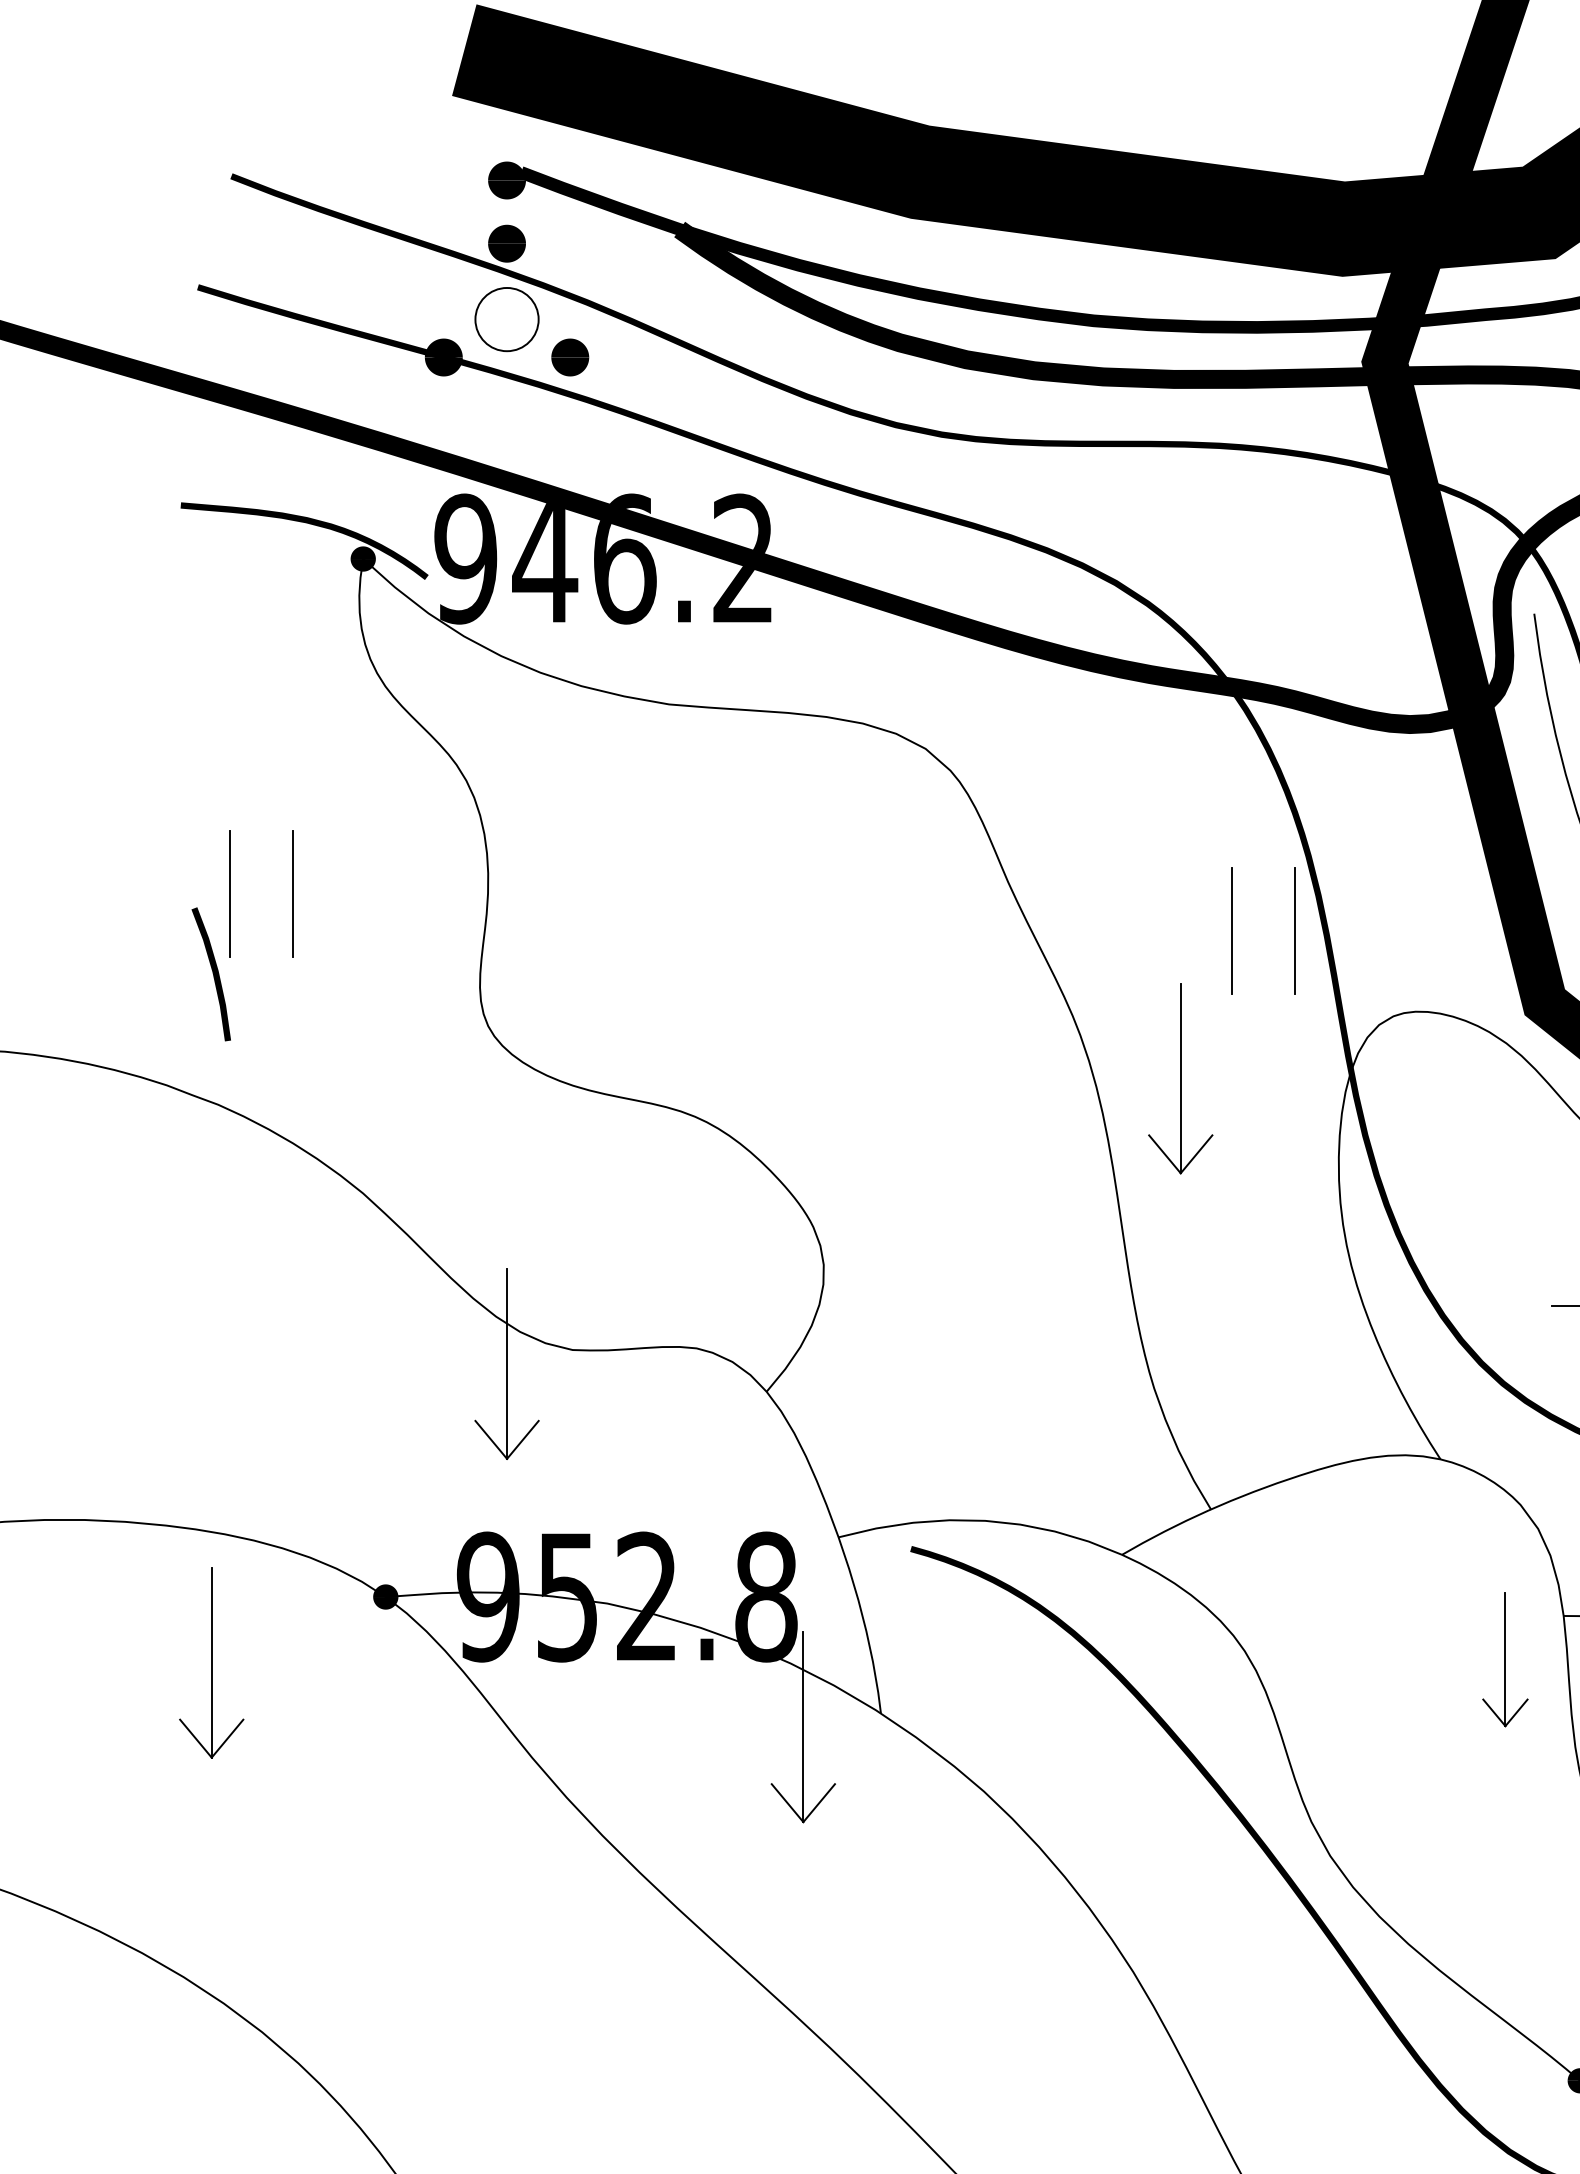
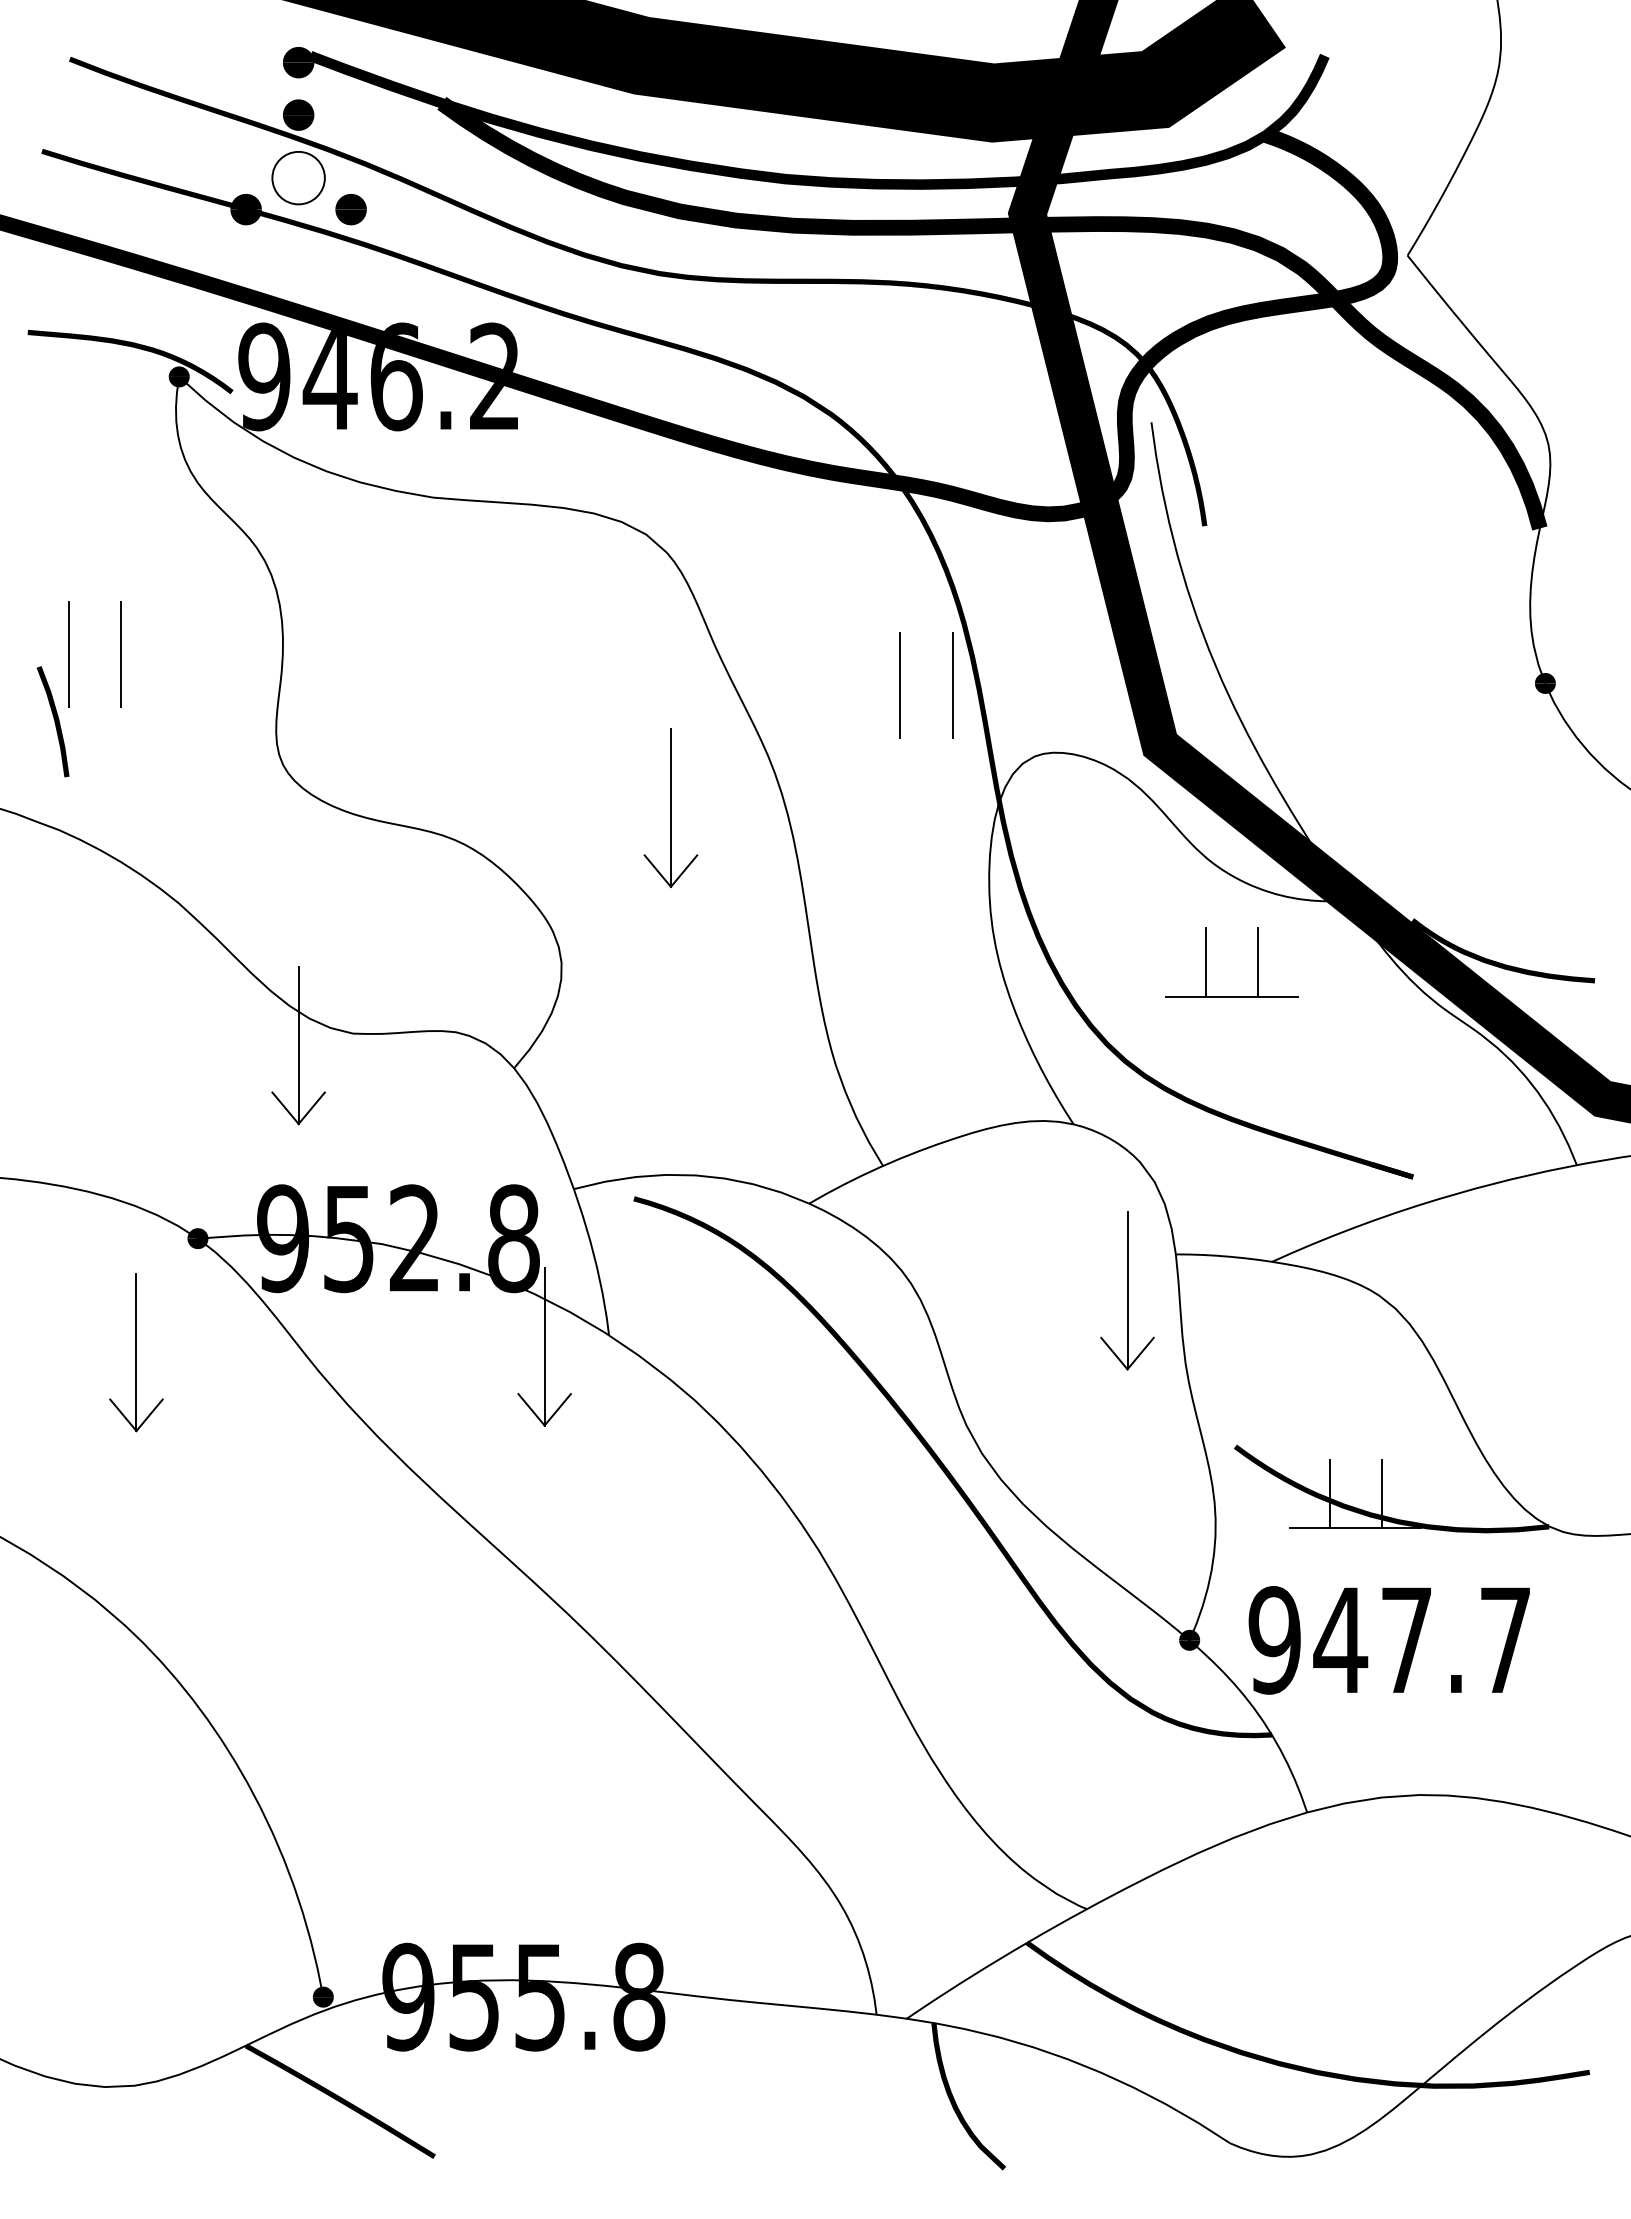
part: (1180, 1077) -> (670, 807), moved
part: (1505, 1659) -> (1127, 1290), size x1.43
part: (211, 1663) -> (136, 1352), moved

